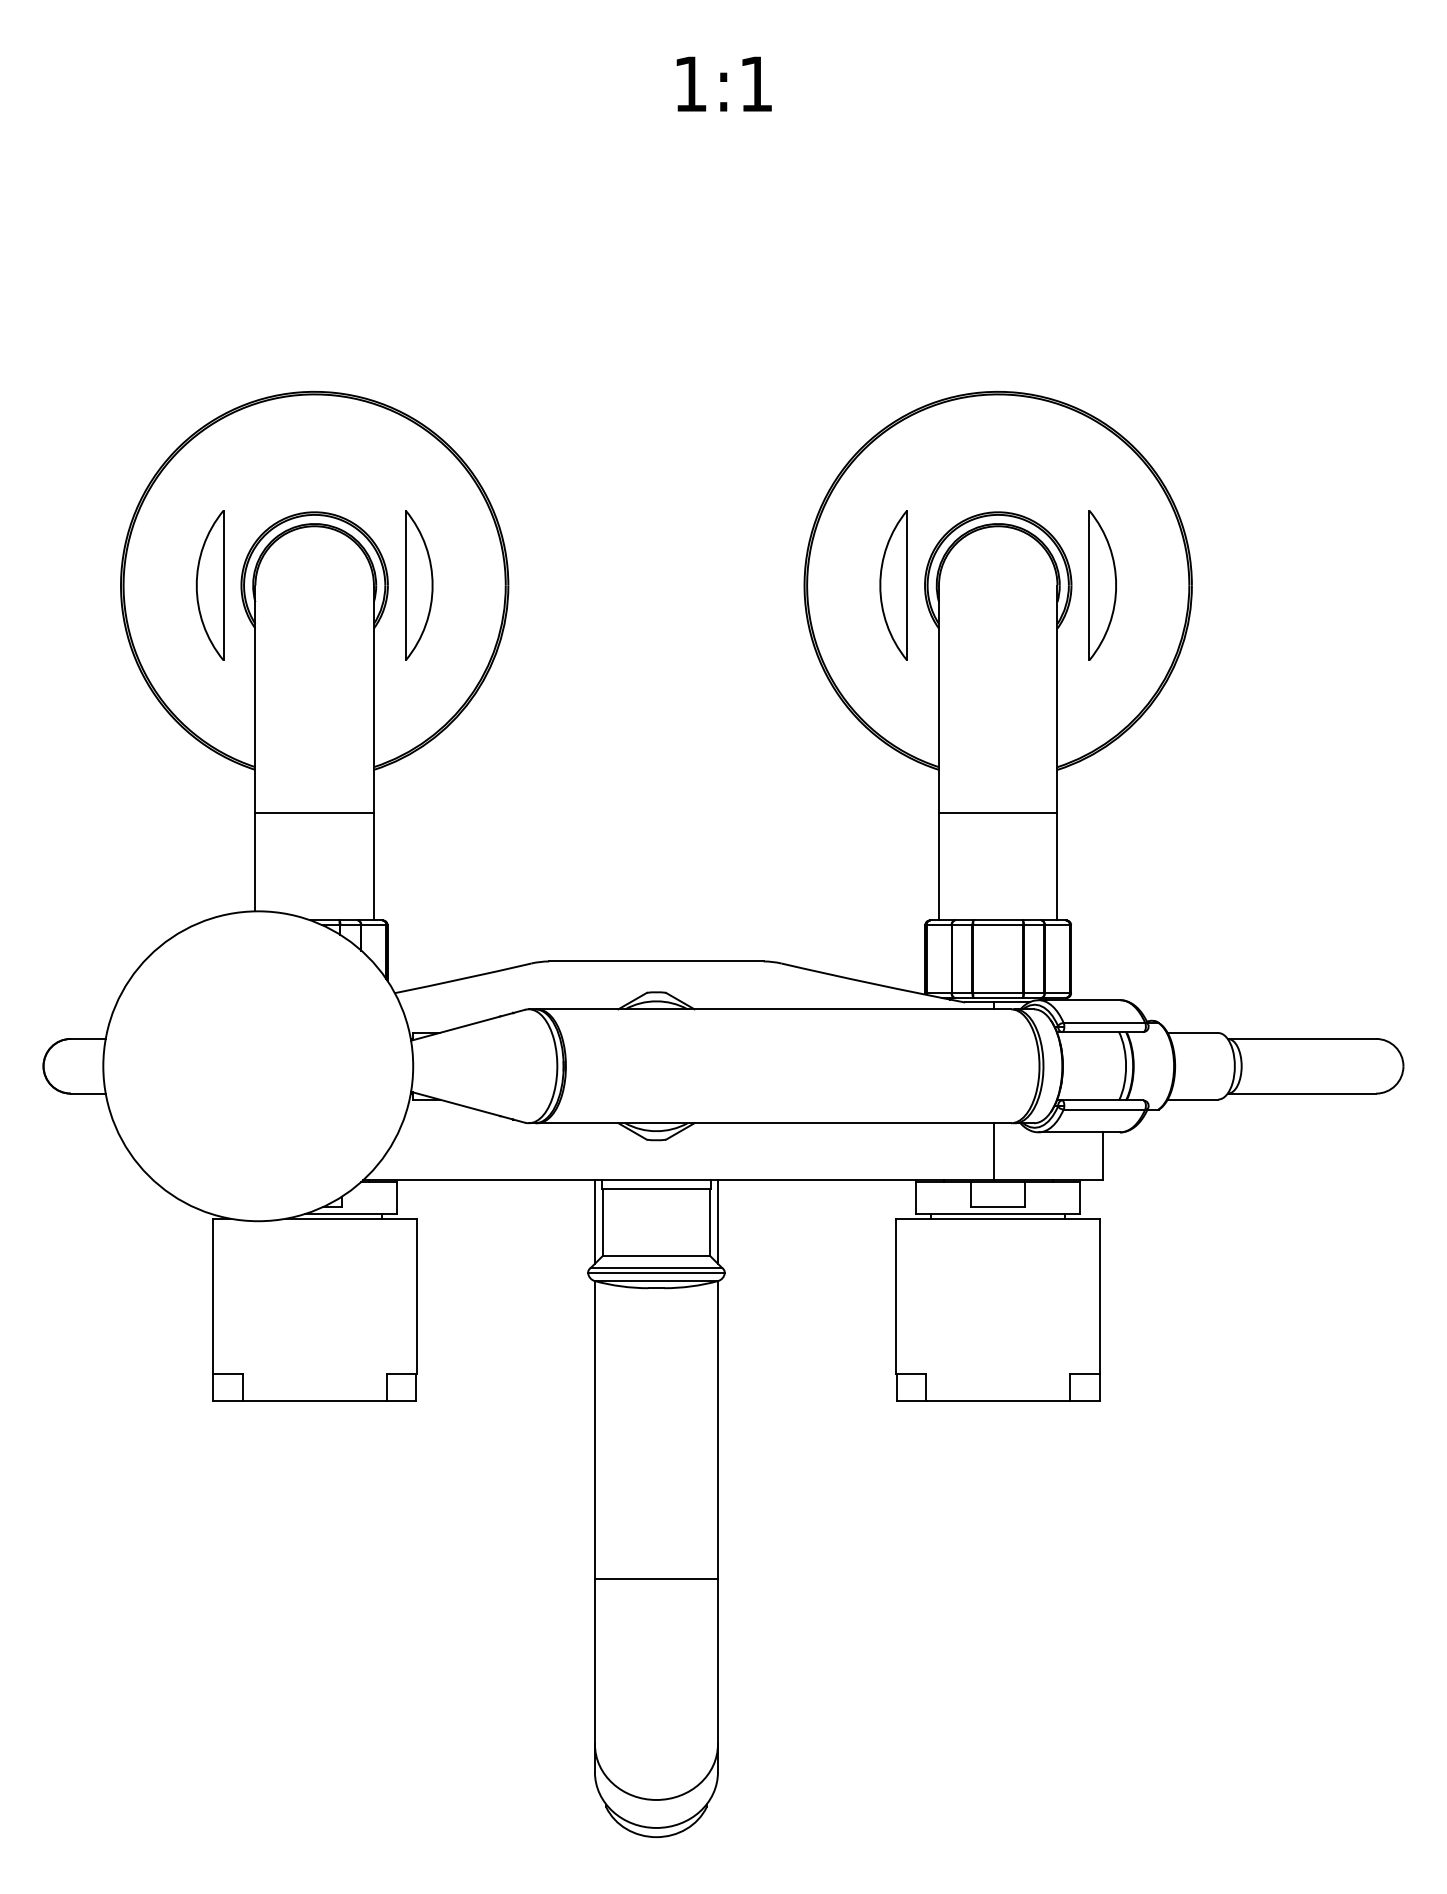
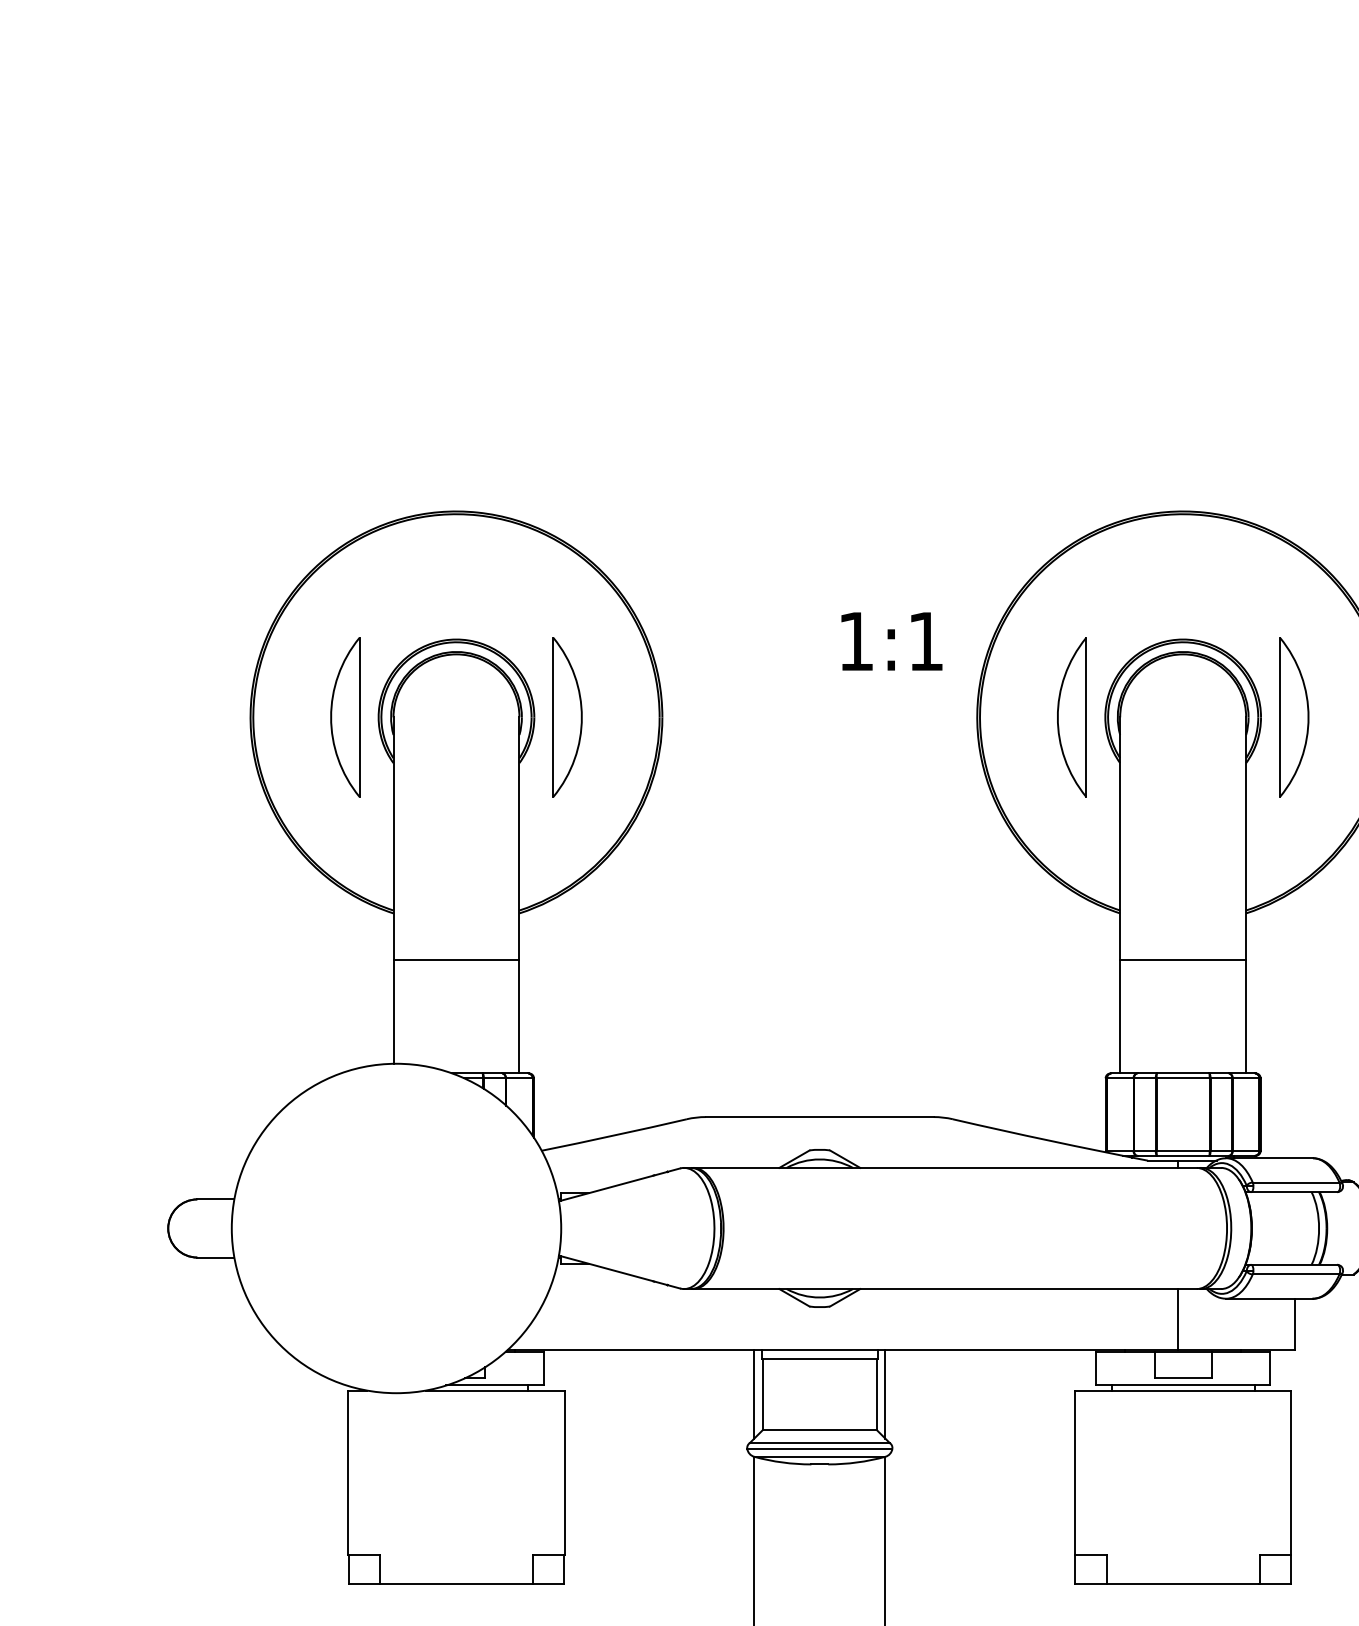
text: (723, 83) -> (891, 640), moved

